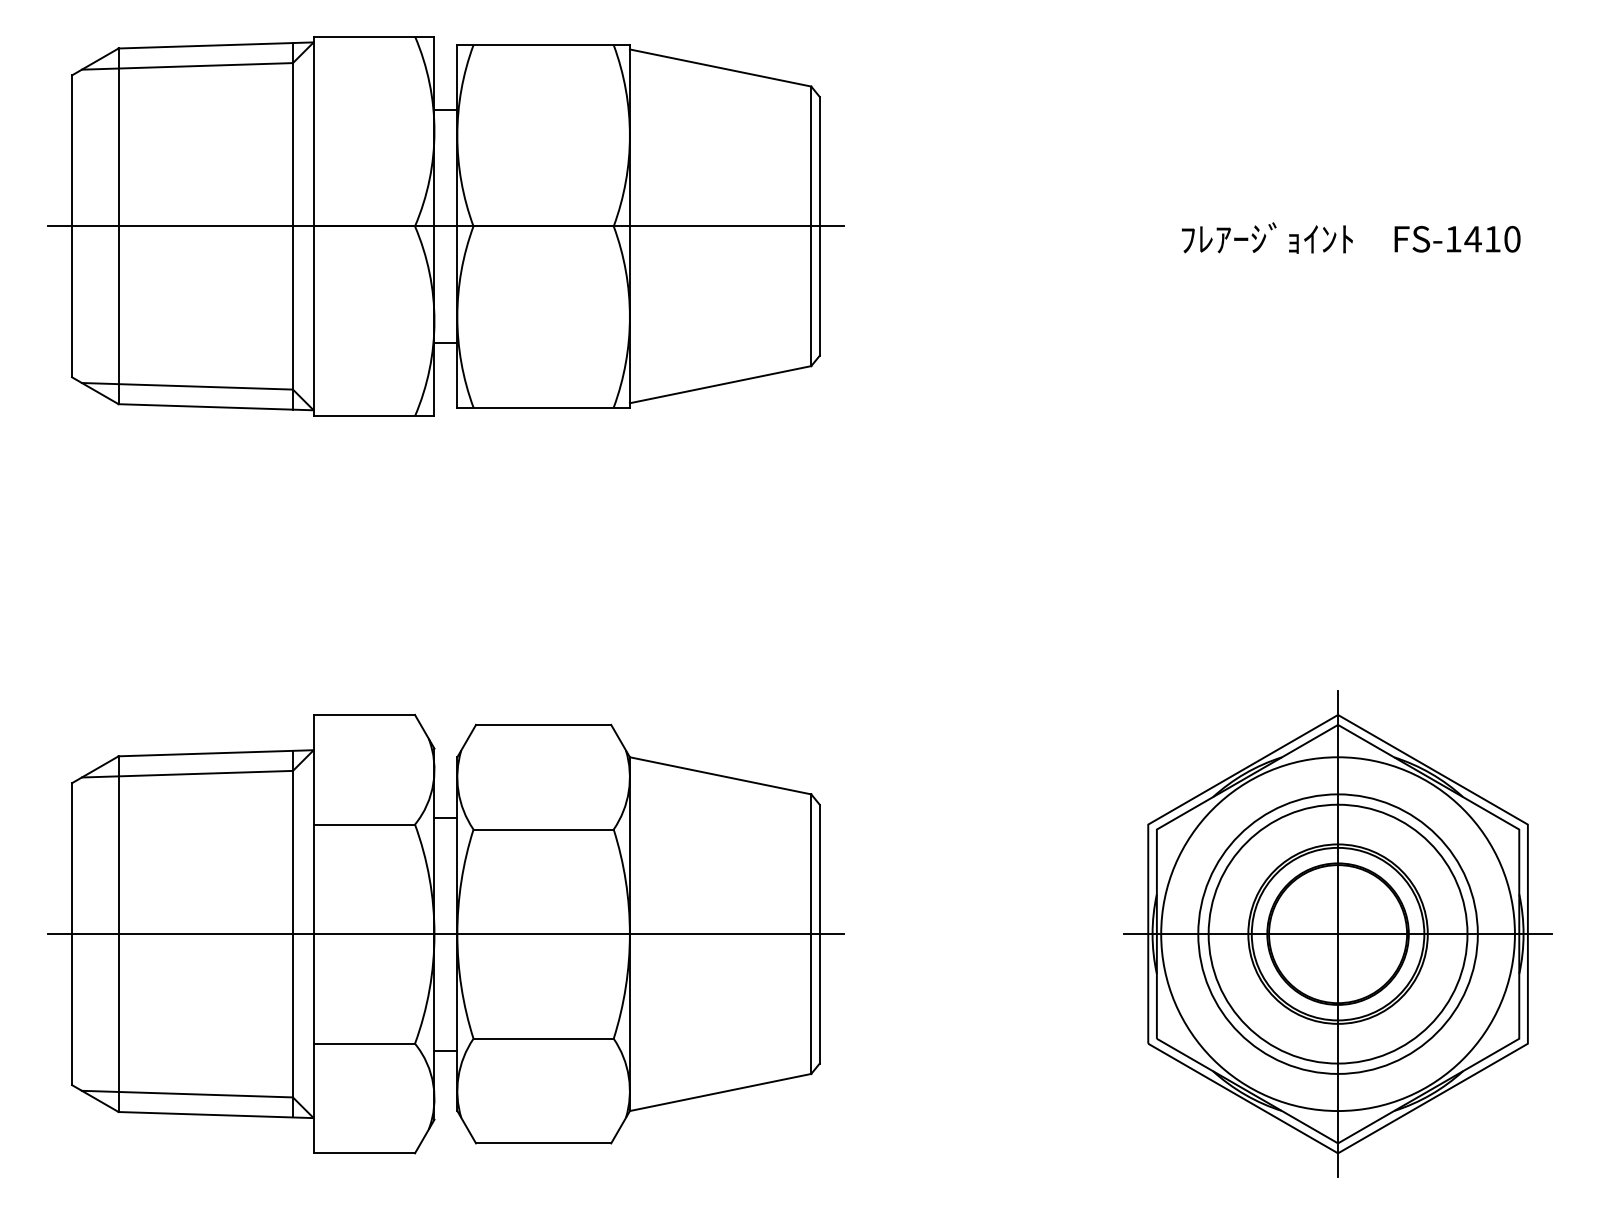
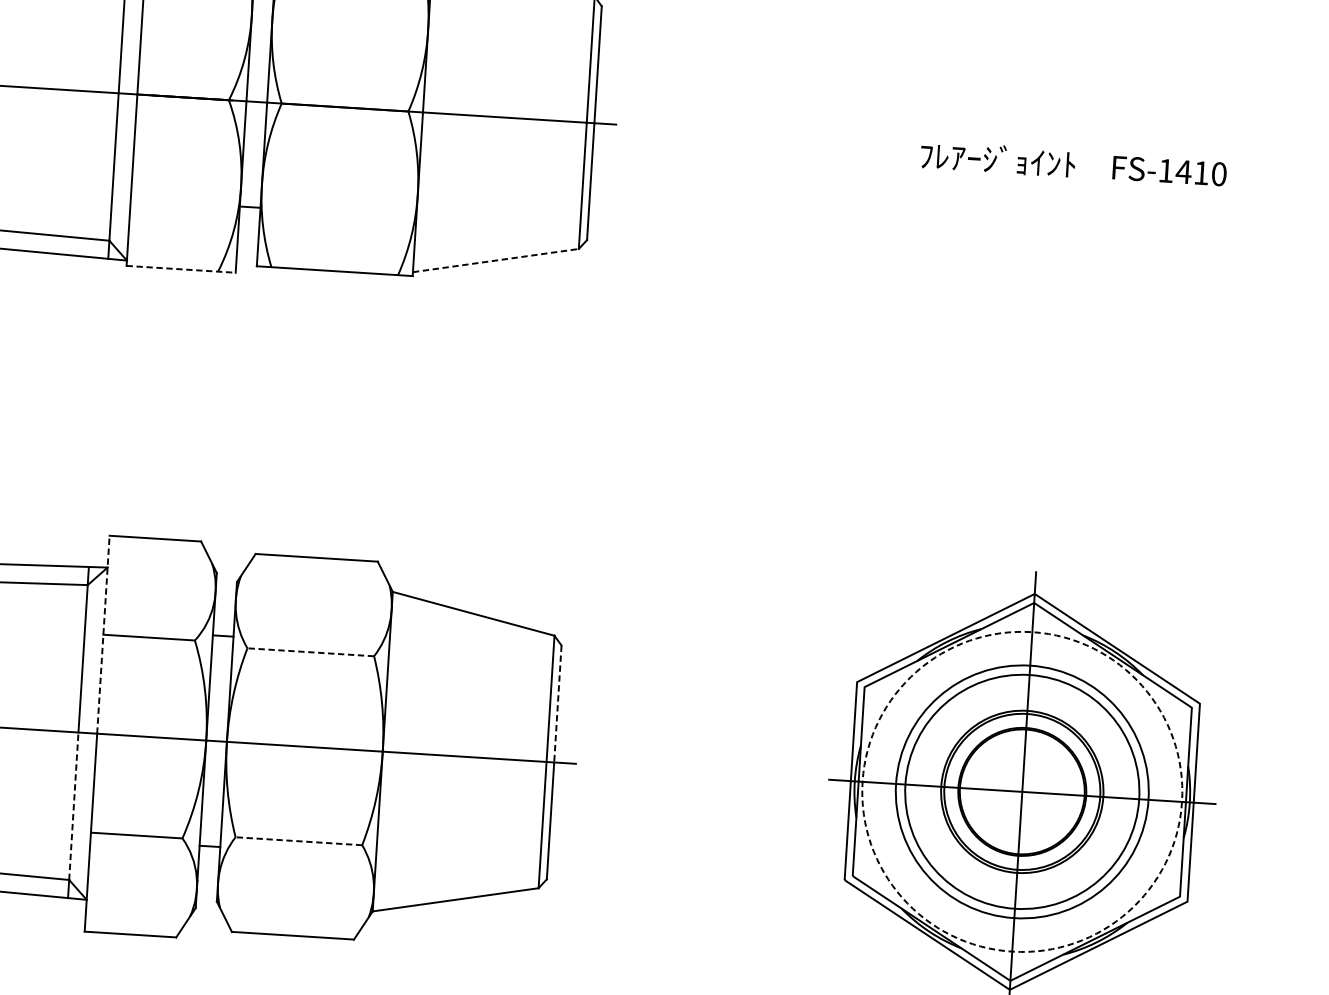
line: (720, 384) -> (495, 260), solid -> dashed
line: (374, 416) -> (181, 269), solid -> dashed
line: (313, 824) -> (103, 634), solid -> dashed
line: (543, 829) -> (310, 652), solid -> dashed
line: (819, 869) -> (557, 704), solid -> dashed
circle: (1337, 934) -> (1021, 792), solid -> dashed
line: (292, 1015) -> (73, 805), solid -> dashed
line: (543, 1038) -> (298, 840), solid -> dashed

